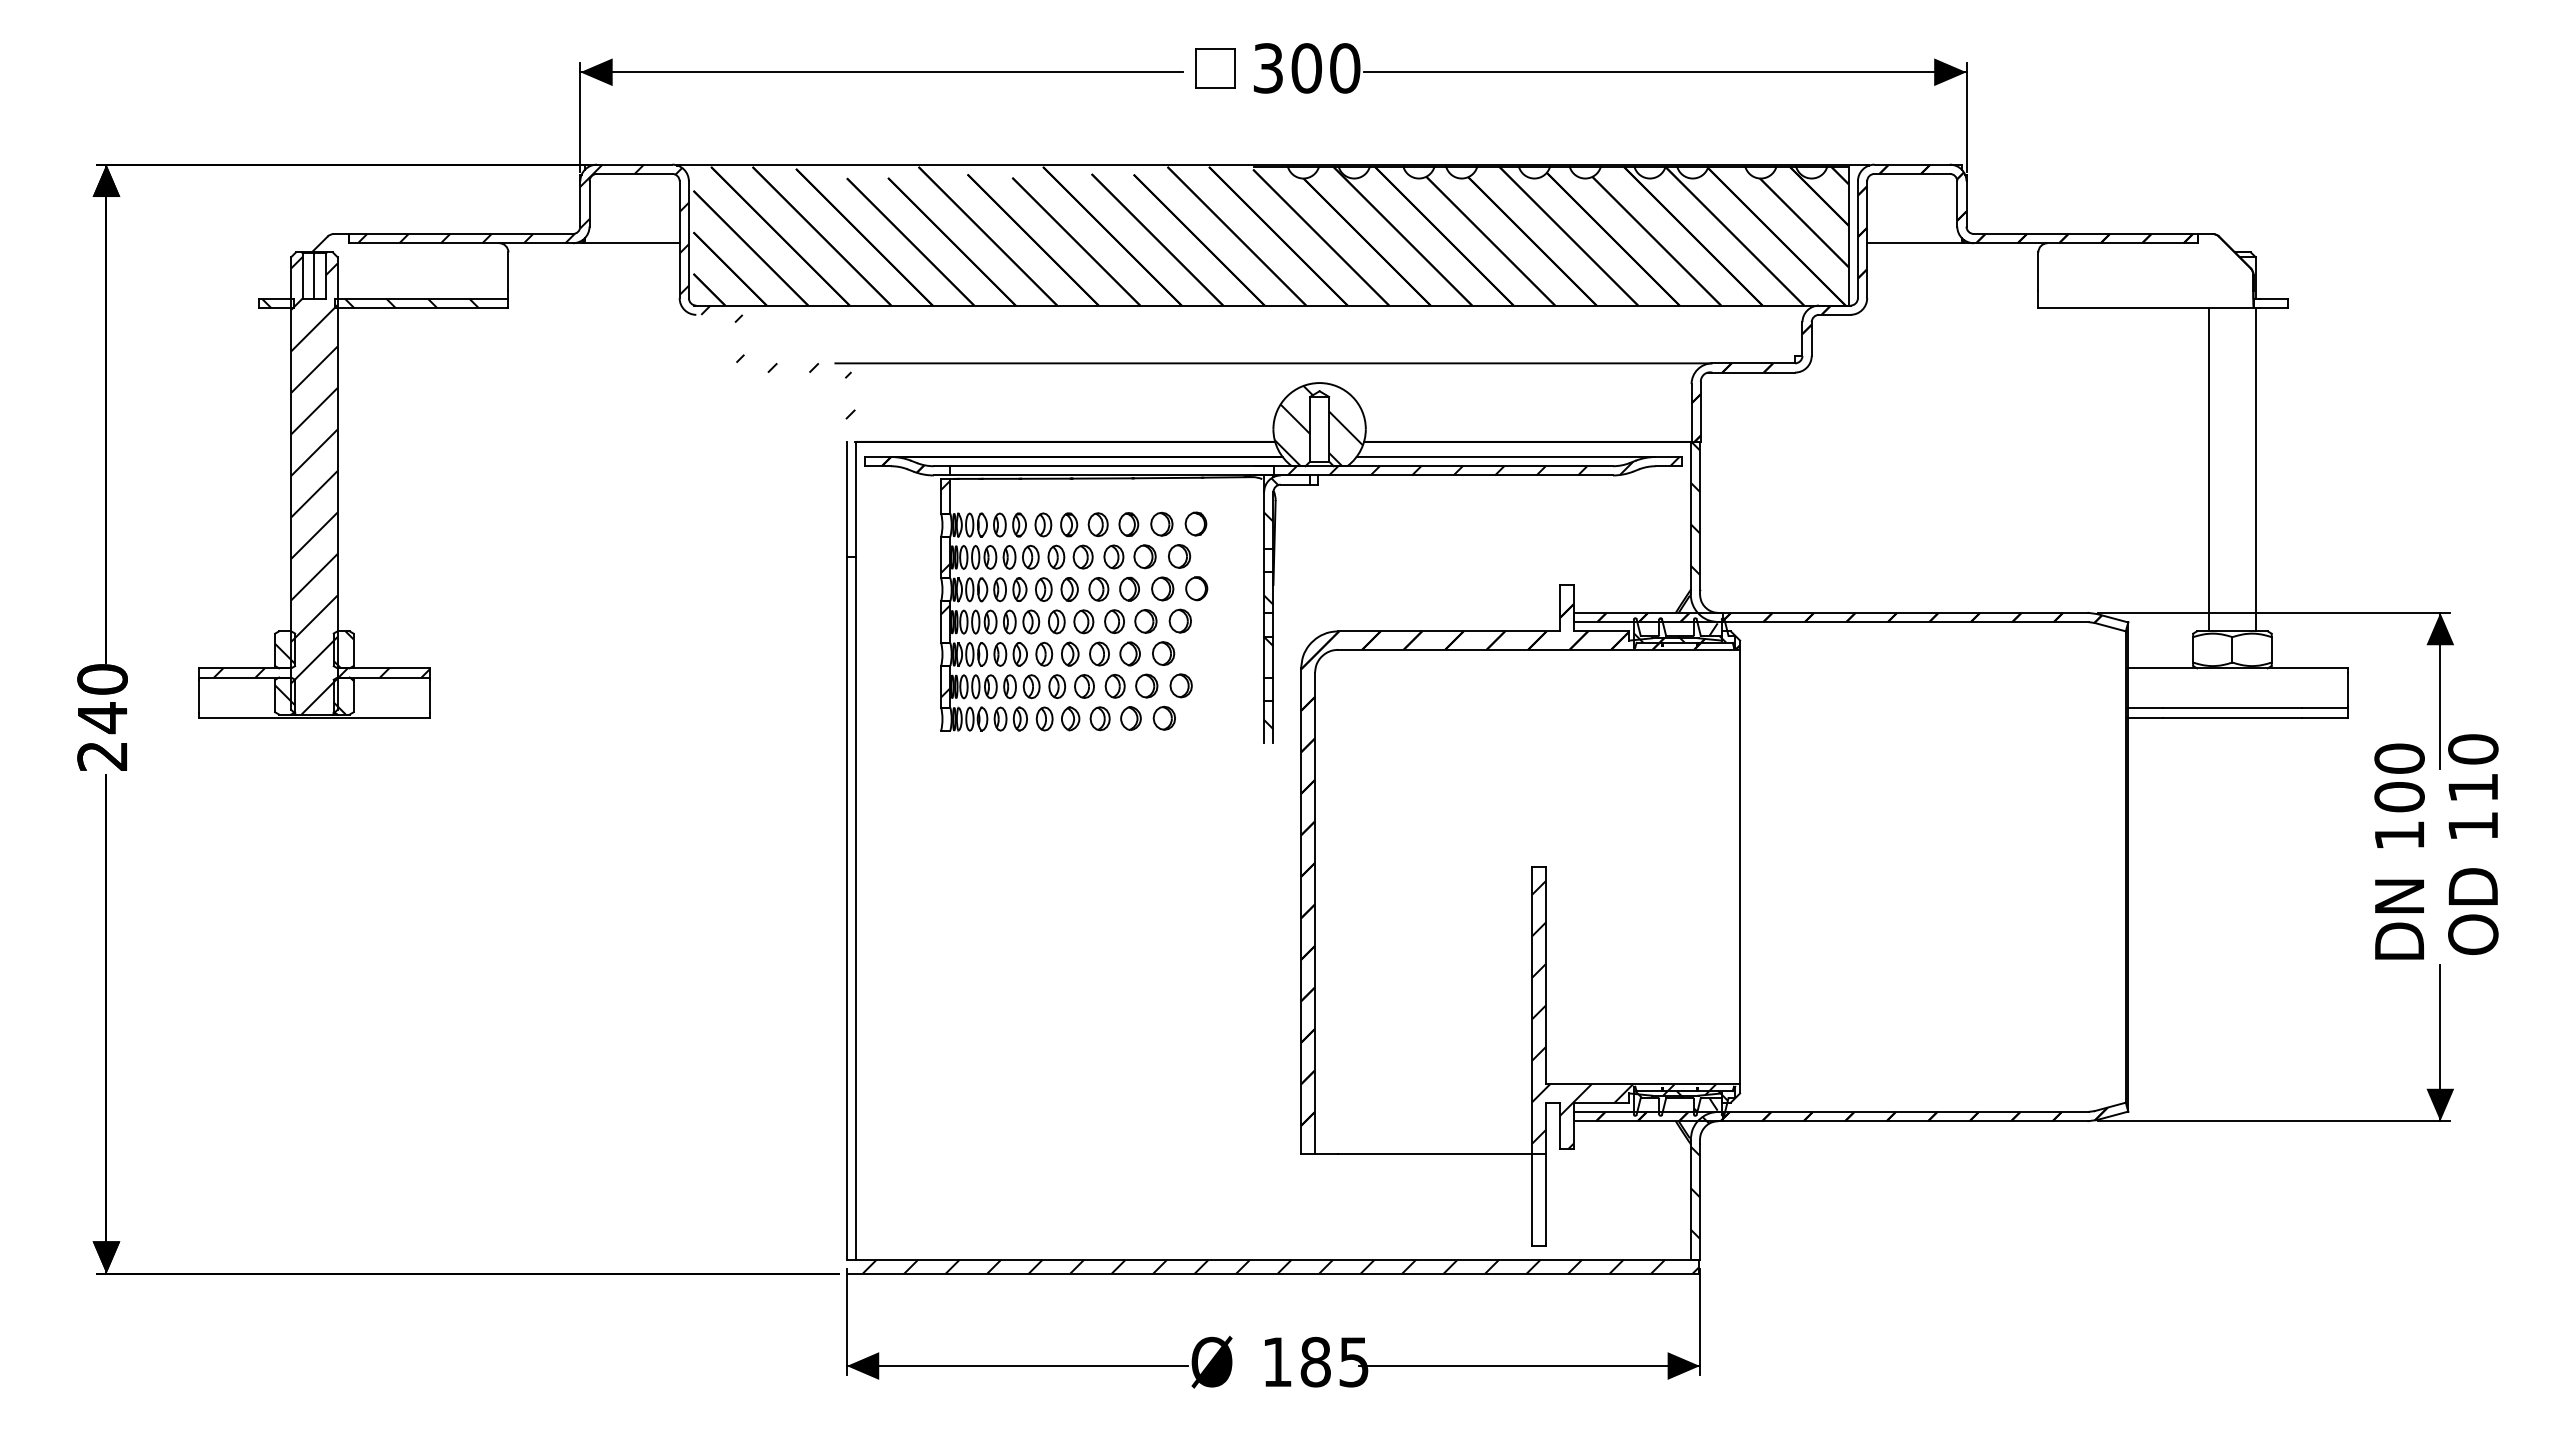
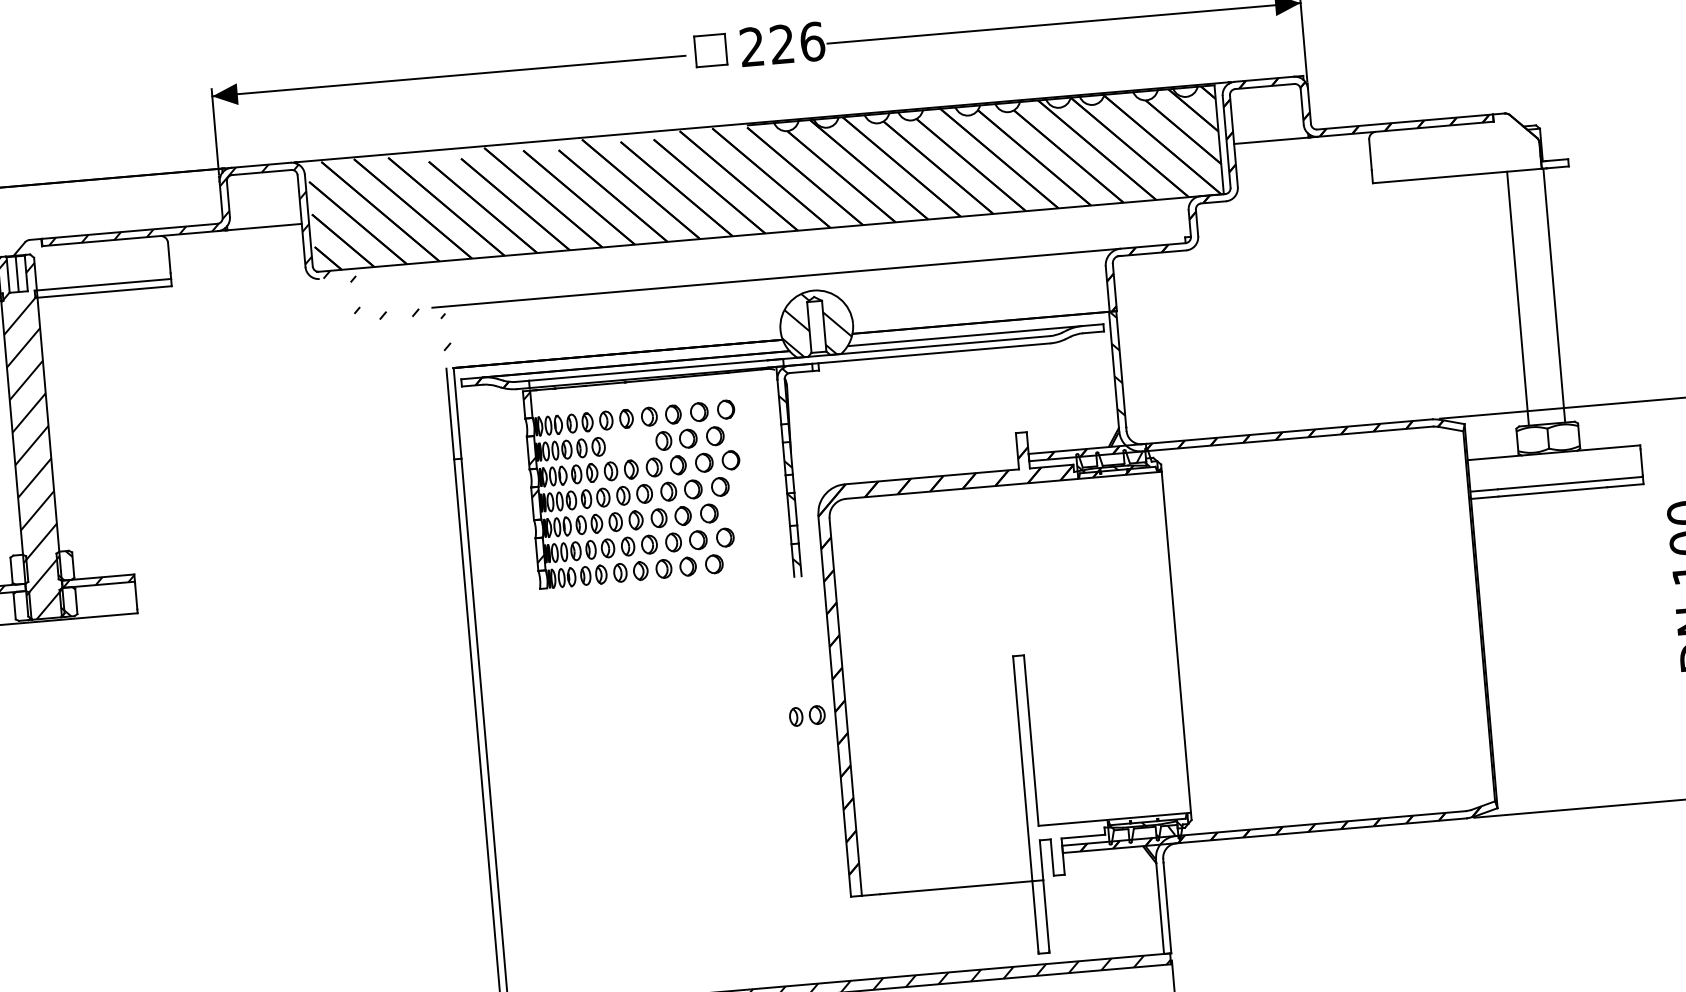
text: (1306, 68) -> (782, 44), 300 -> 226
hatch: (411, 302) -> (95, 288), removed
hatch: (1483, 465) -> (947, 344), removed
part: (1070, 556) -> (807, 715), moved
hatch: (285, 653) -> (19, 572), removed
hatch: (285, 695) -> (22, 605), removed
hatch: (1624, 1014) -> (1095, 765), removed
hatch: (1699, 1177) -> (1165, 888), removed

